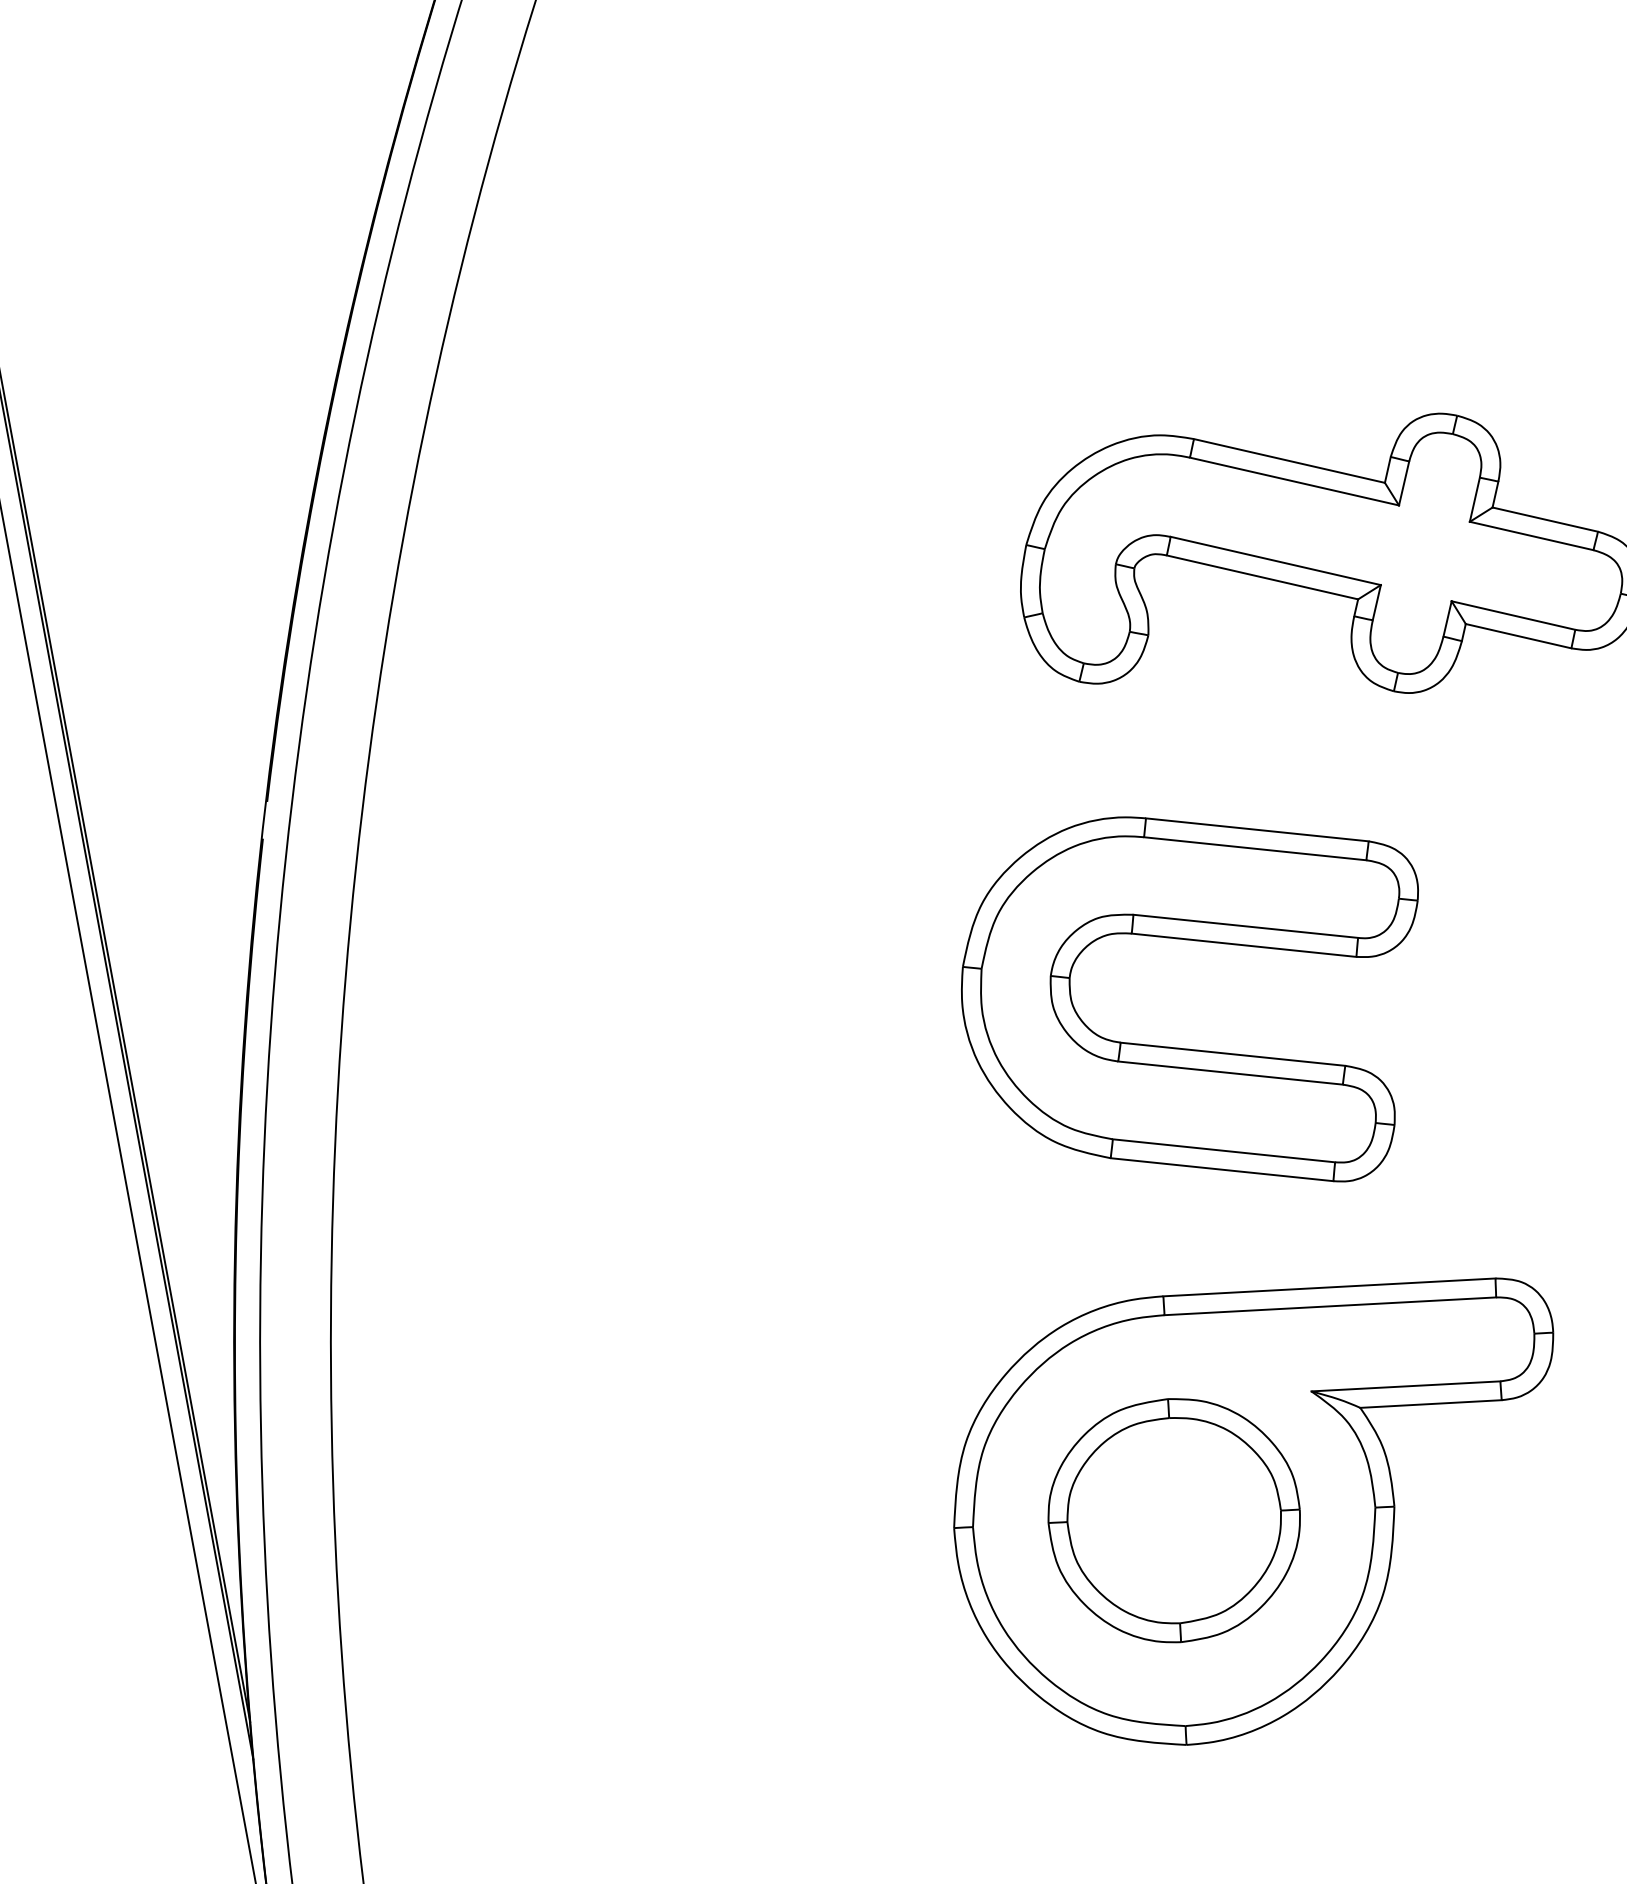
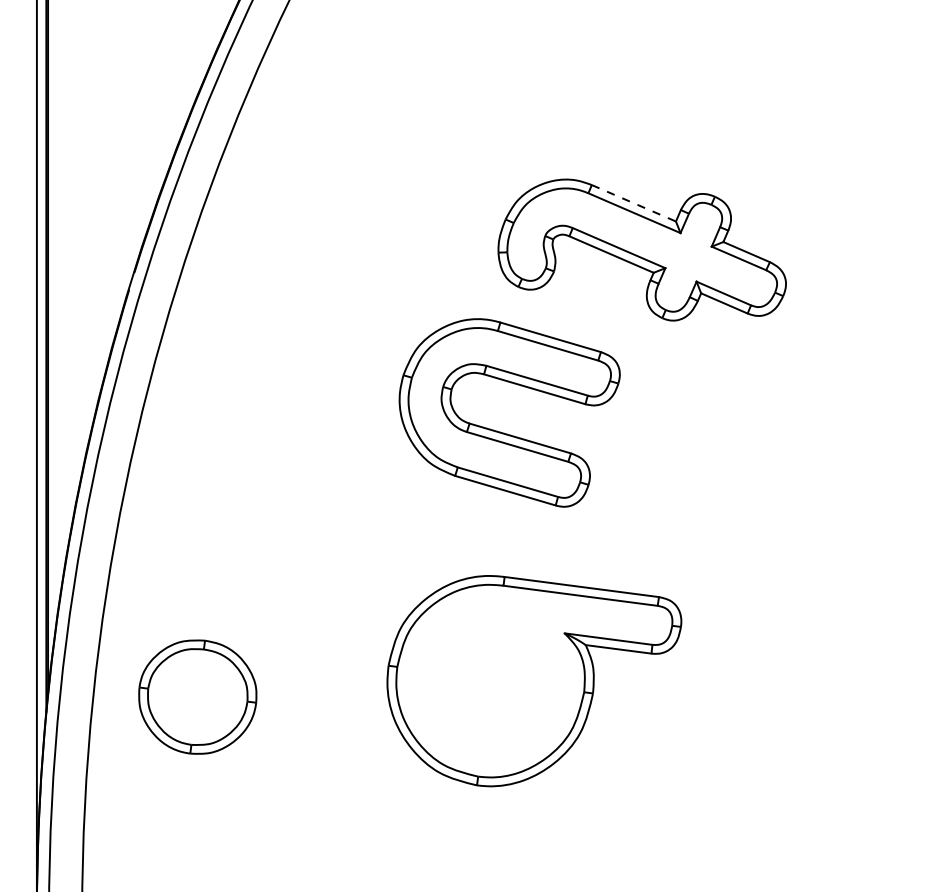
line: (1288, 461) -> (633, 203), solid -> dashed
part: (1197, 1047) -> (504, 432), moved
part: (1173, 1519) -> (197, 696), moved

